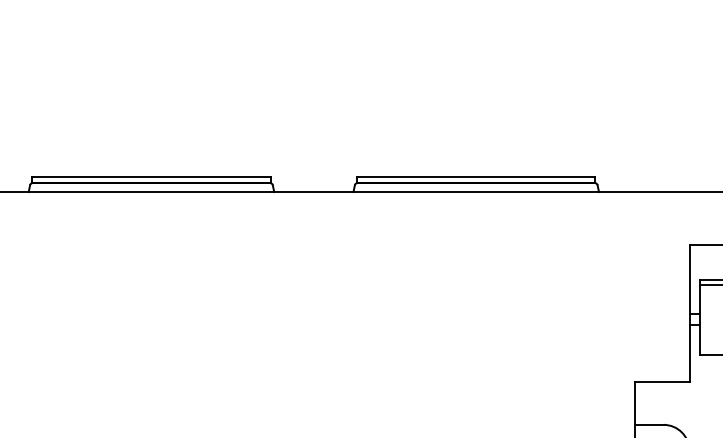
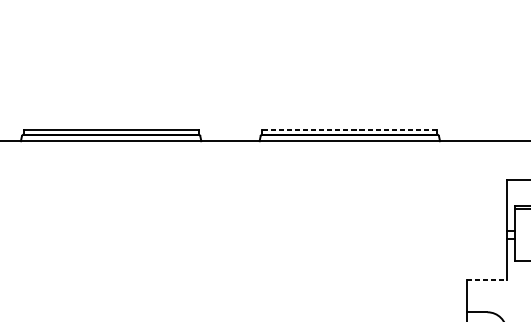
line: (475, 176) -> (349, 129), solid -> dashed
line: (662, 381) -> (486, 280), solid -> dashed

